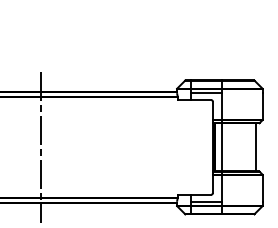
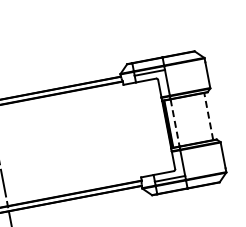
line: (255, 146) -> (208, 115), solid -> dashed
line: (221, 147) -> (175, 123), solid -> dashed

